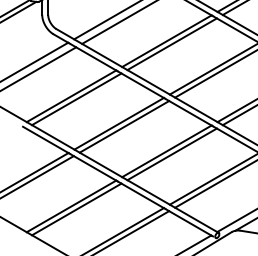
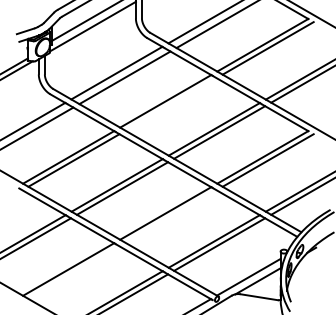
line: (171, 44) -> (170, 104), removed
line: (171, 154) -> (170, 216), removed
line: (76, 209) -> (73, 272), removed

